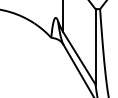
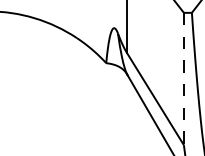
line: (95, 46) -> (183, 78), solid -> dashed

